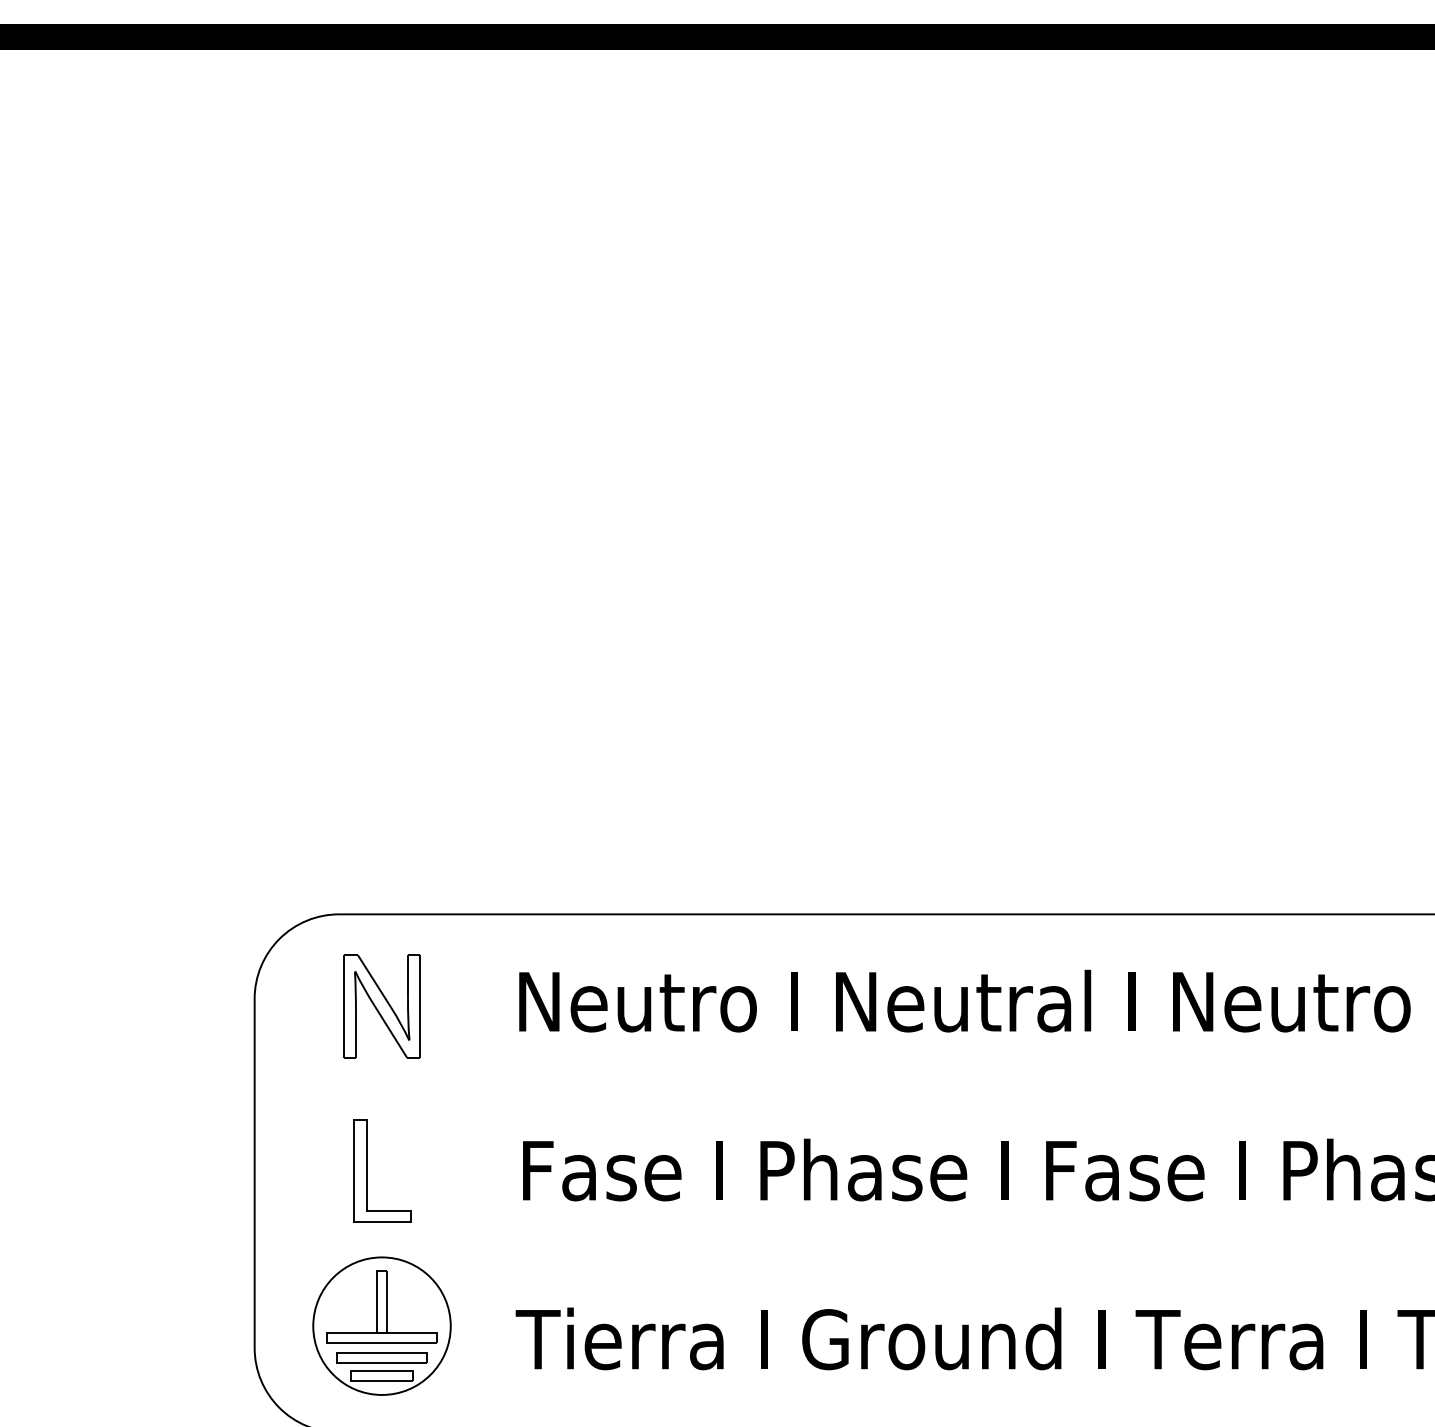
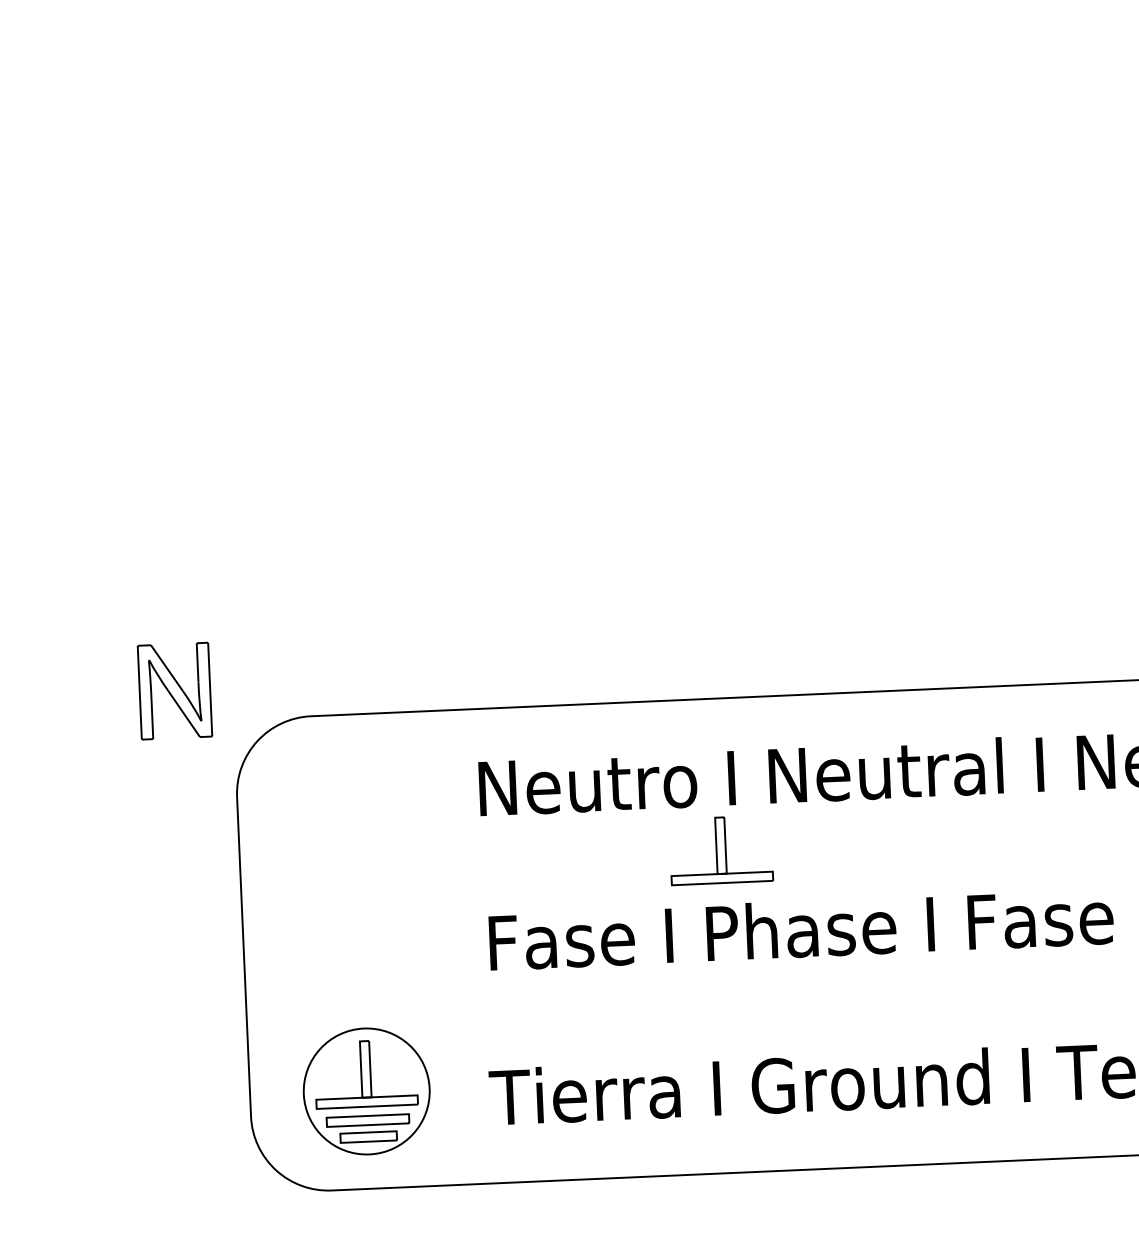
part: (381, 1006) -> (174, 691), moved
part: (779, 1079) -> (720, 849), added
part: (367, 1170) -> (347, 949), removed

